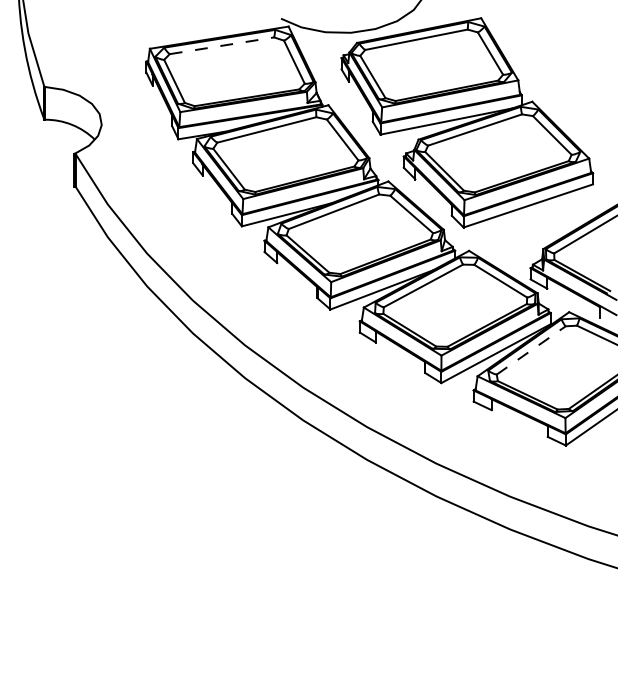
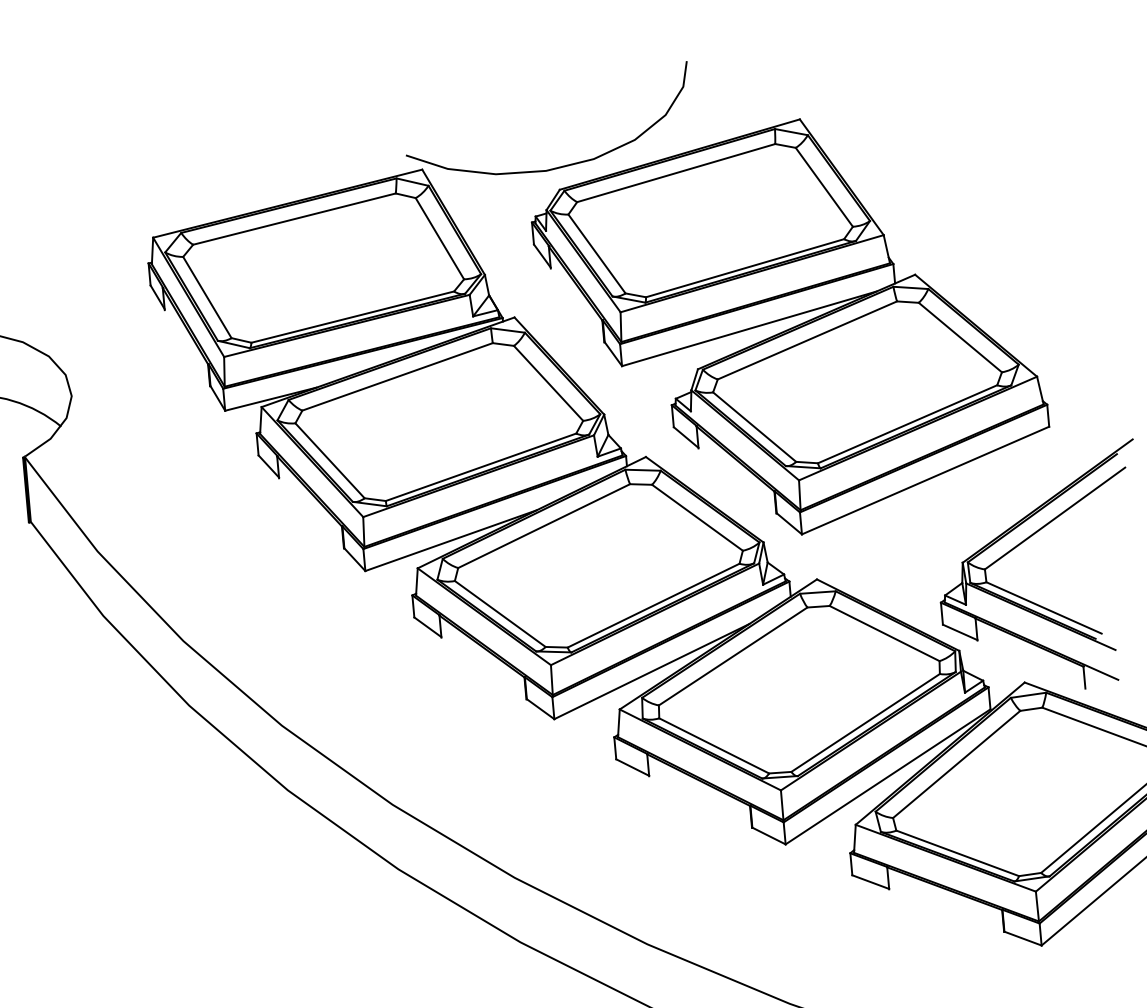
line: (221, 45) -> (293, 218), dashed -> solid
line: (531, 350) -> (957, 764), dashed -> solid

